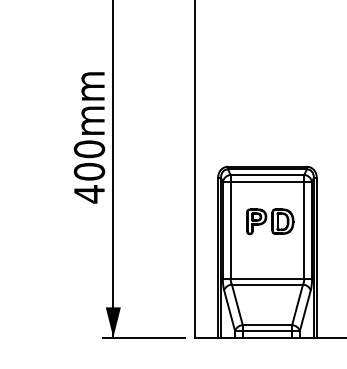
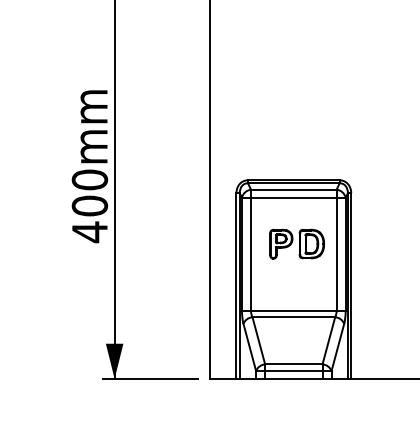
text: (89, 137) -> (89, 166), moved

